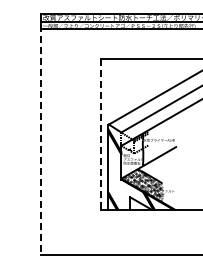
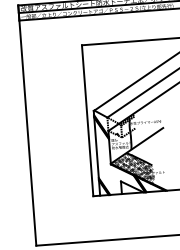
line: (40, 134) -> (26, 125), dashed -> solid
line: (101, 134) -> (87, 121), dashed -> solid

